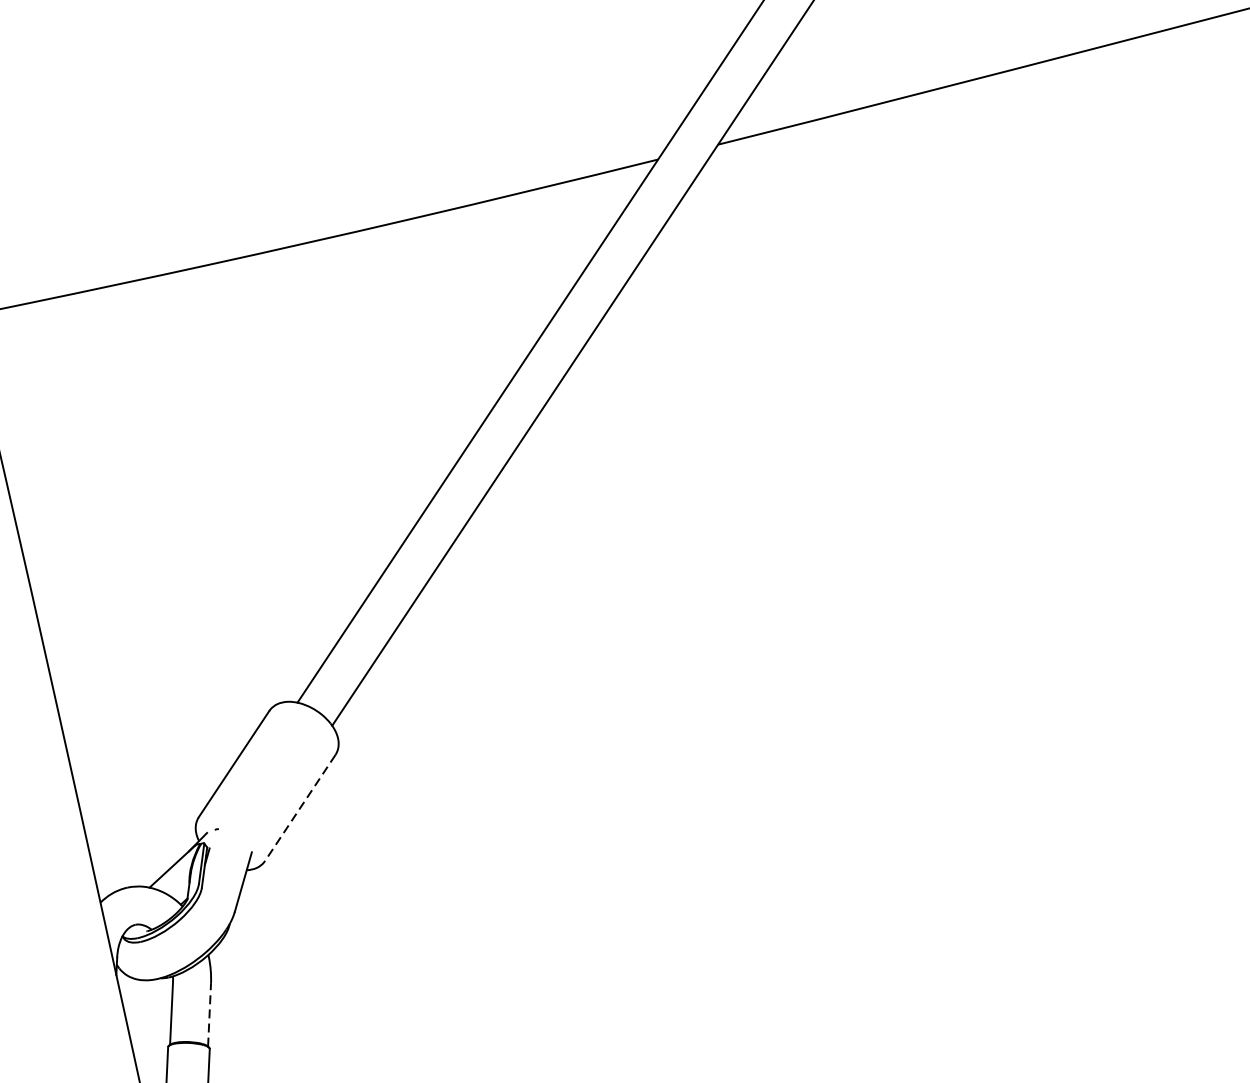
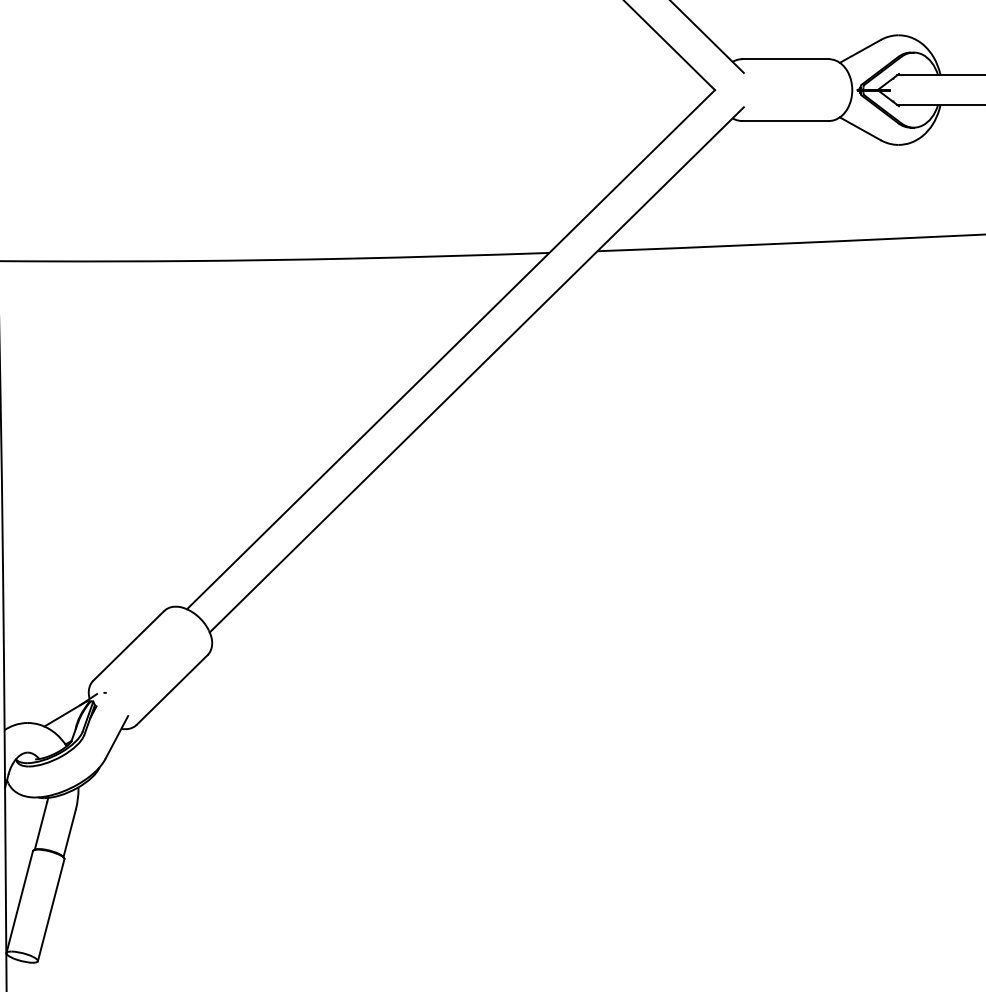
line: (300, 808) -> (172, 690), dashed -> solid
line: (209, 1015) -> (69, 833), dashed -> solid

